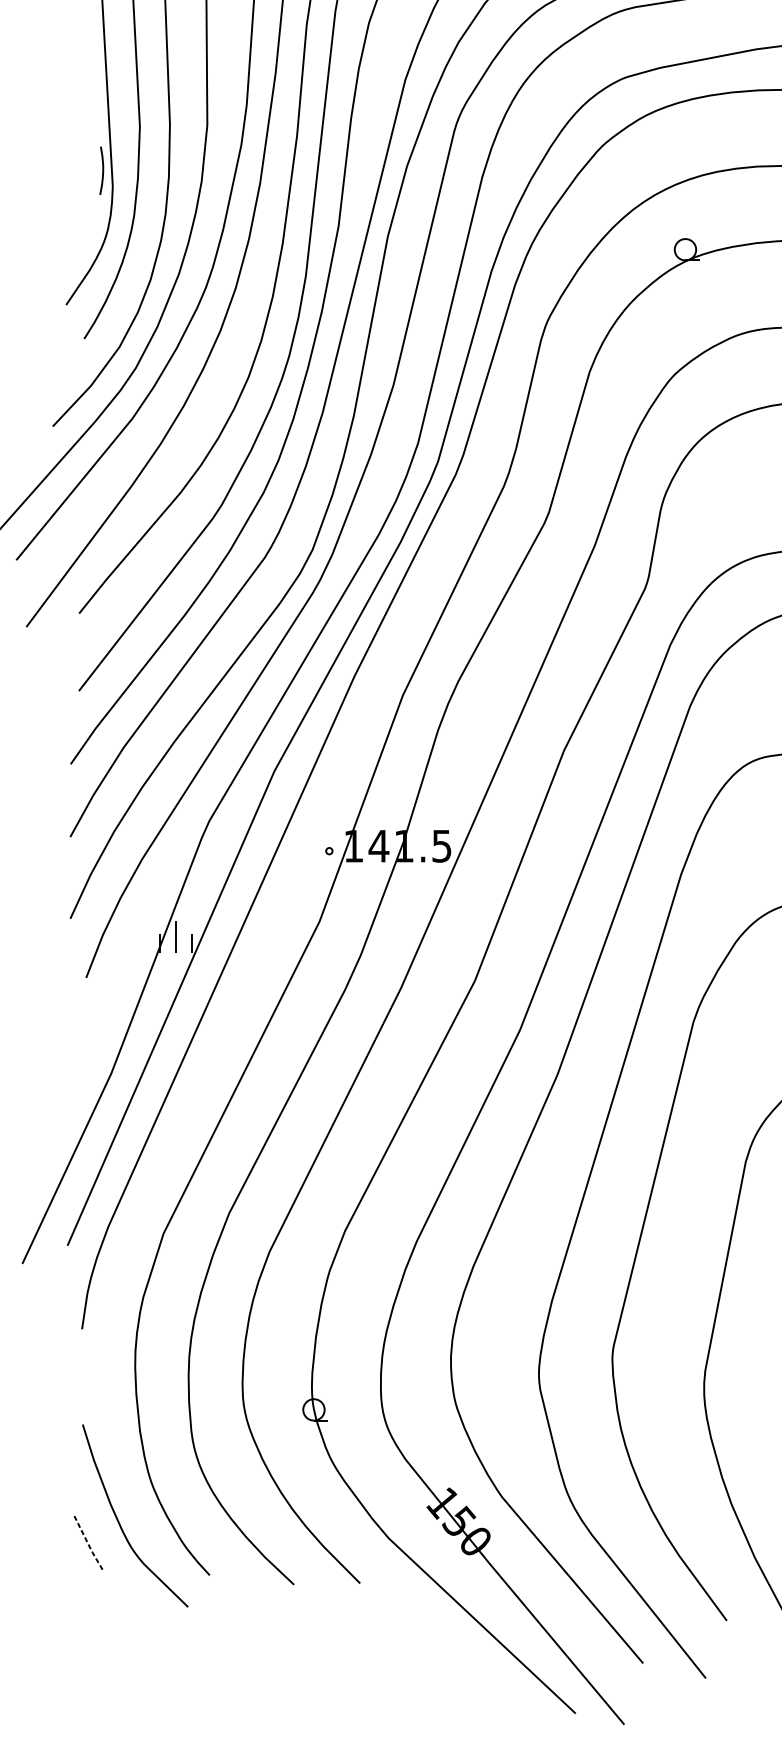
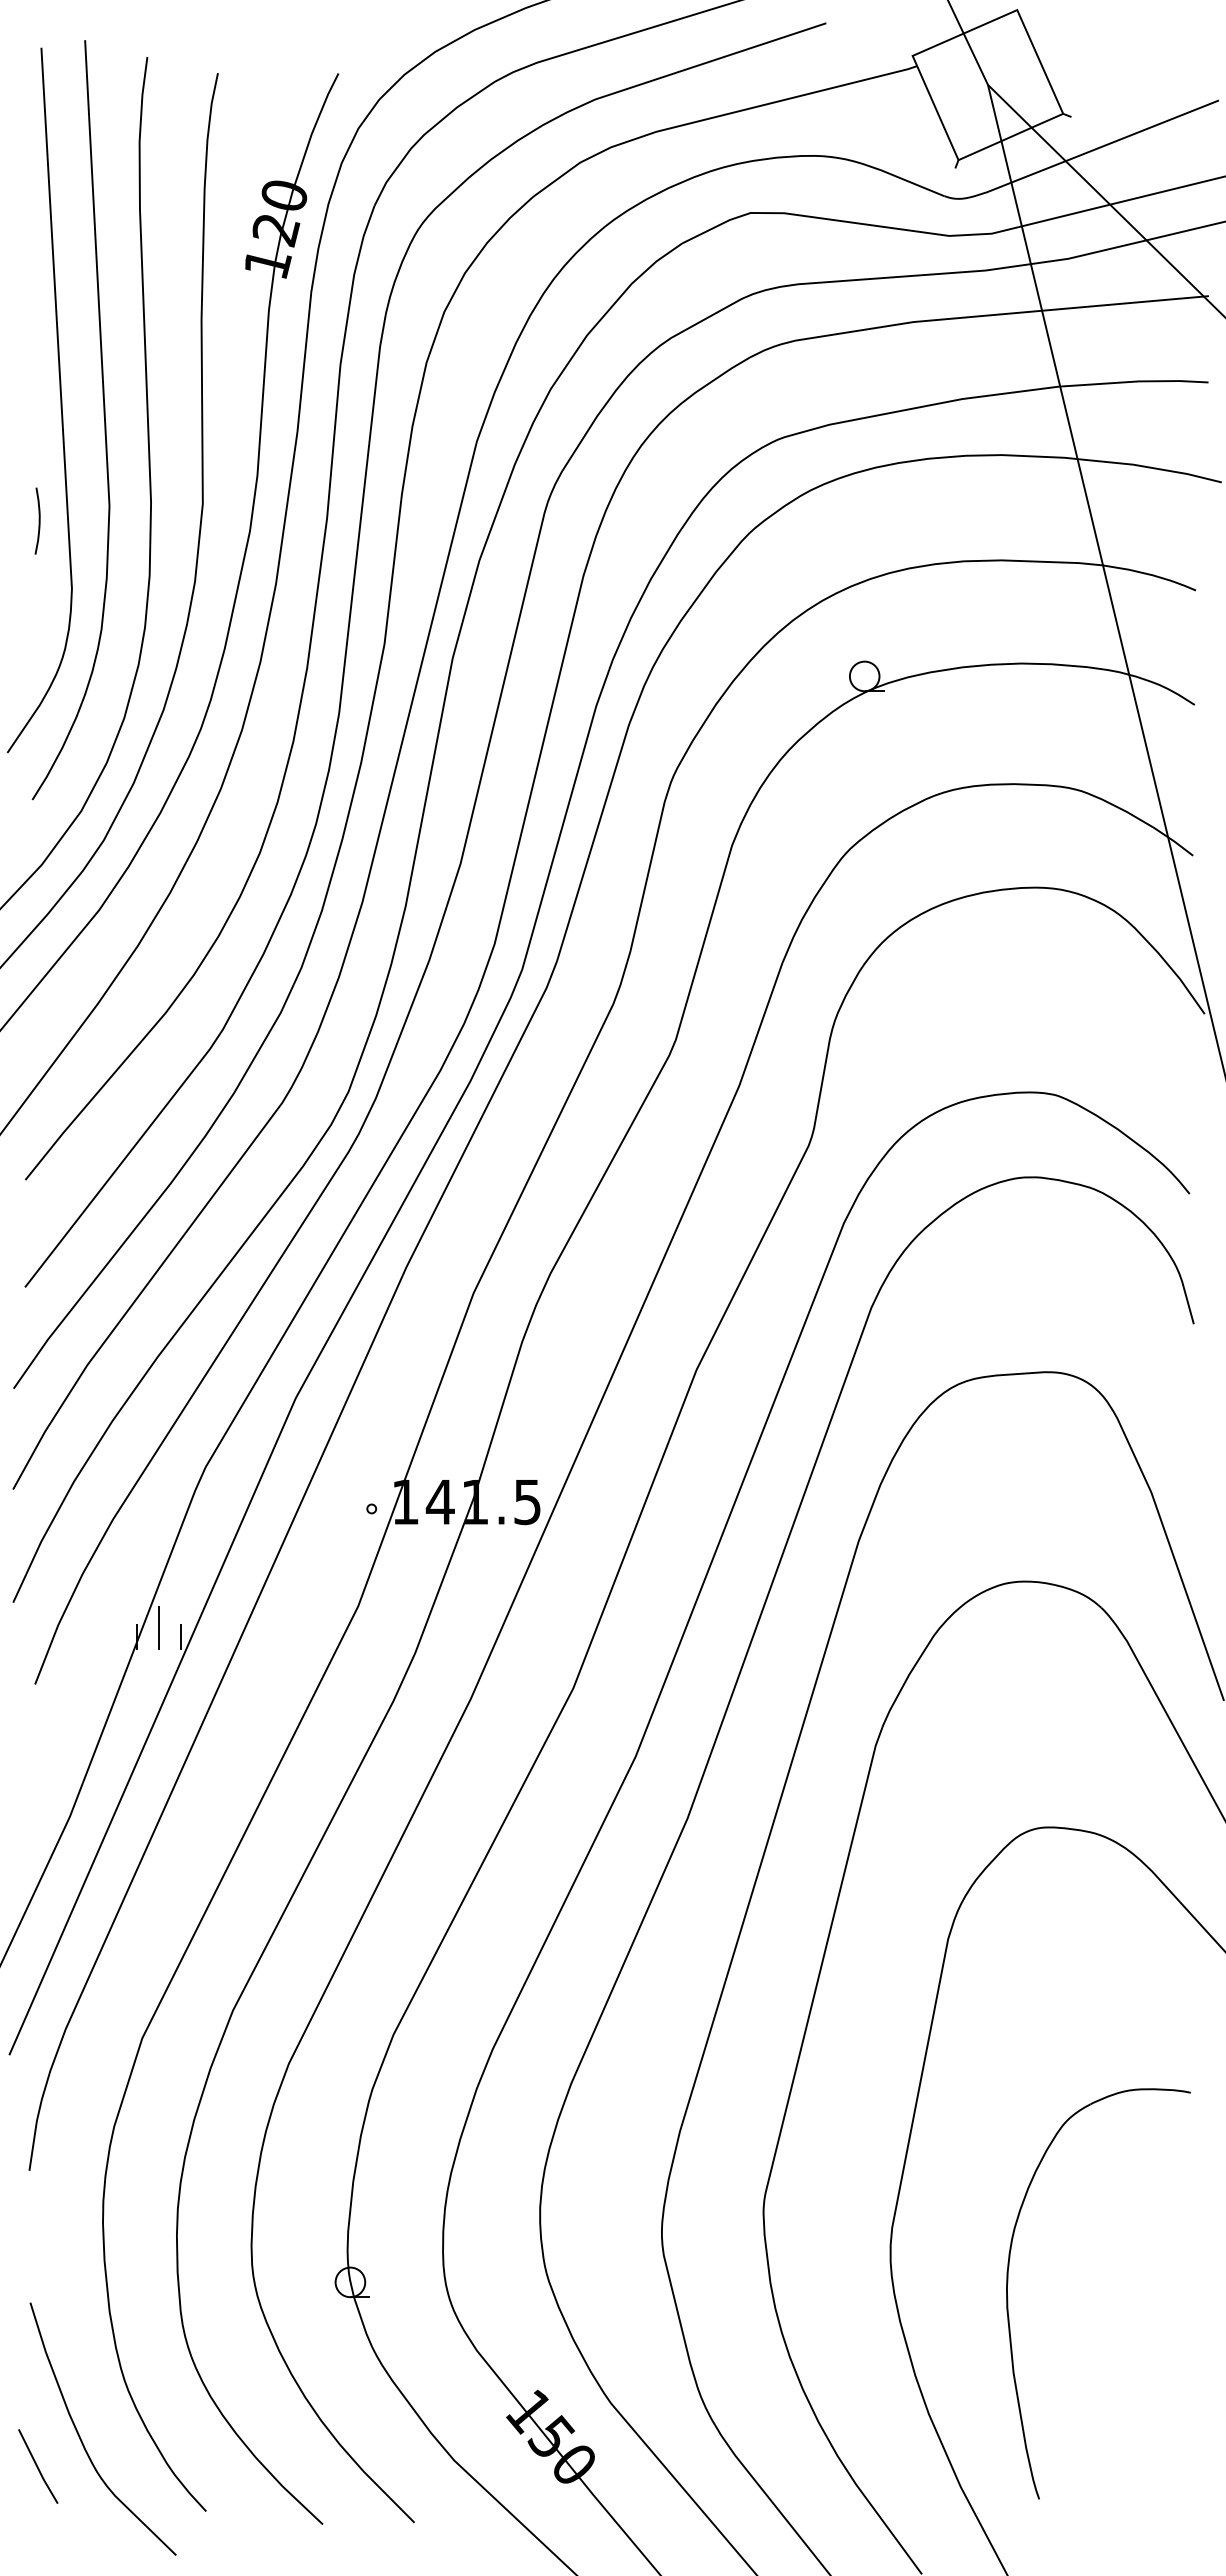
curve: (102, 170) -> (38, 520), moved
line: (87, 1543) -> (37, 2467), dashed -> solid

